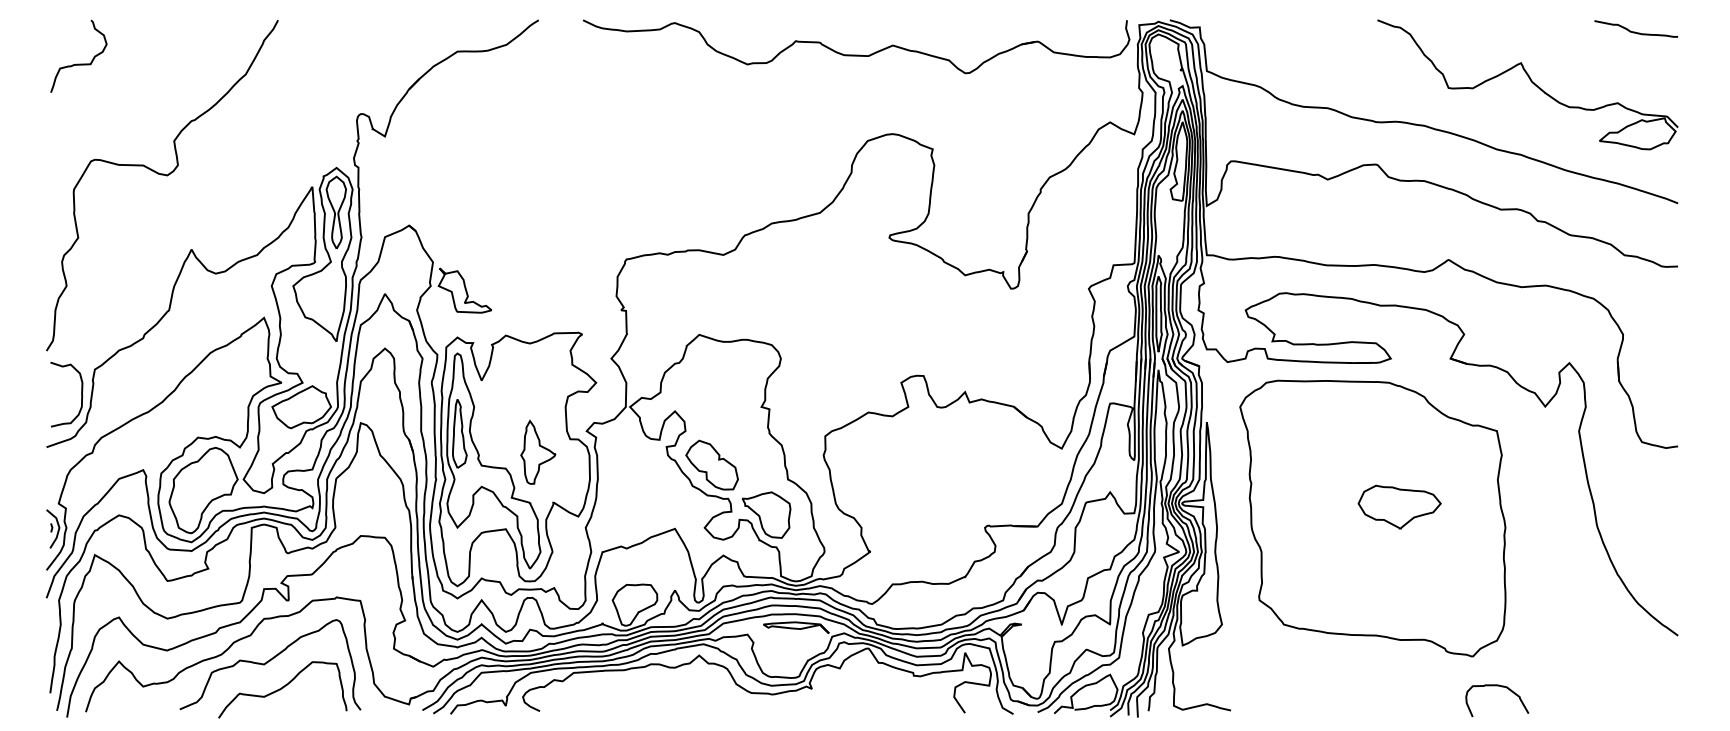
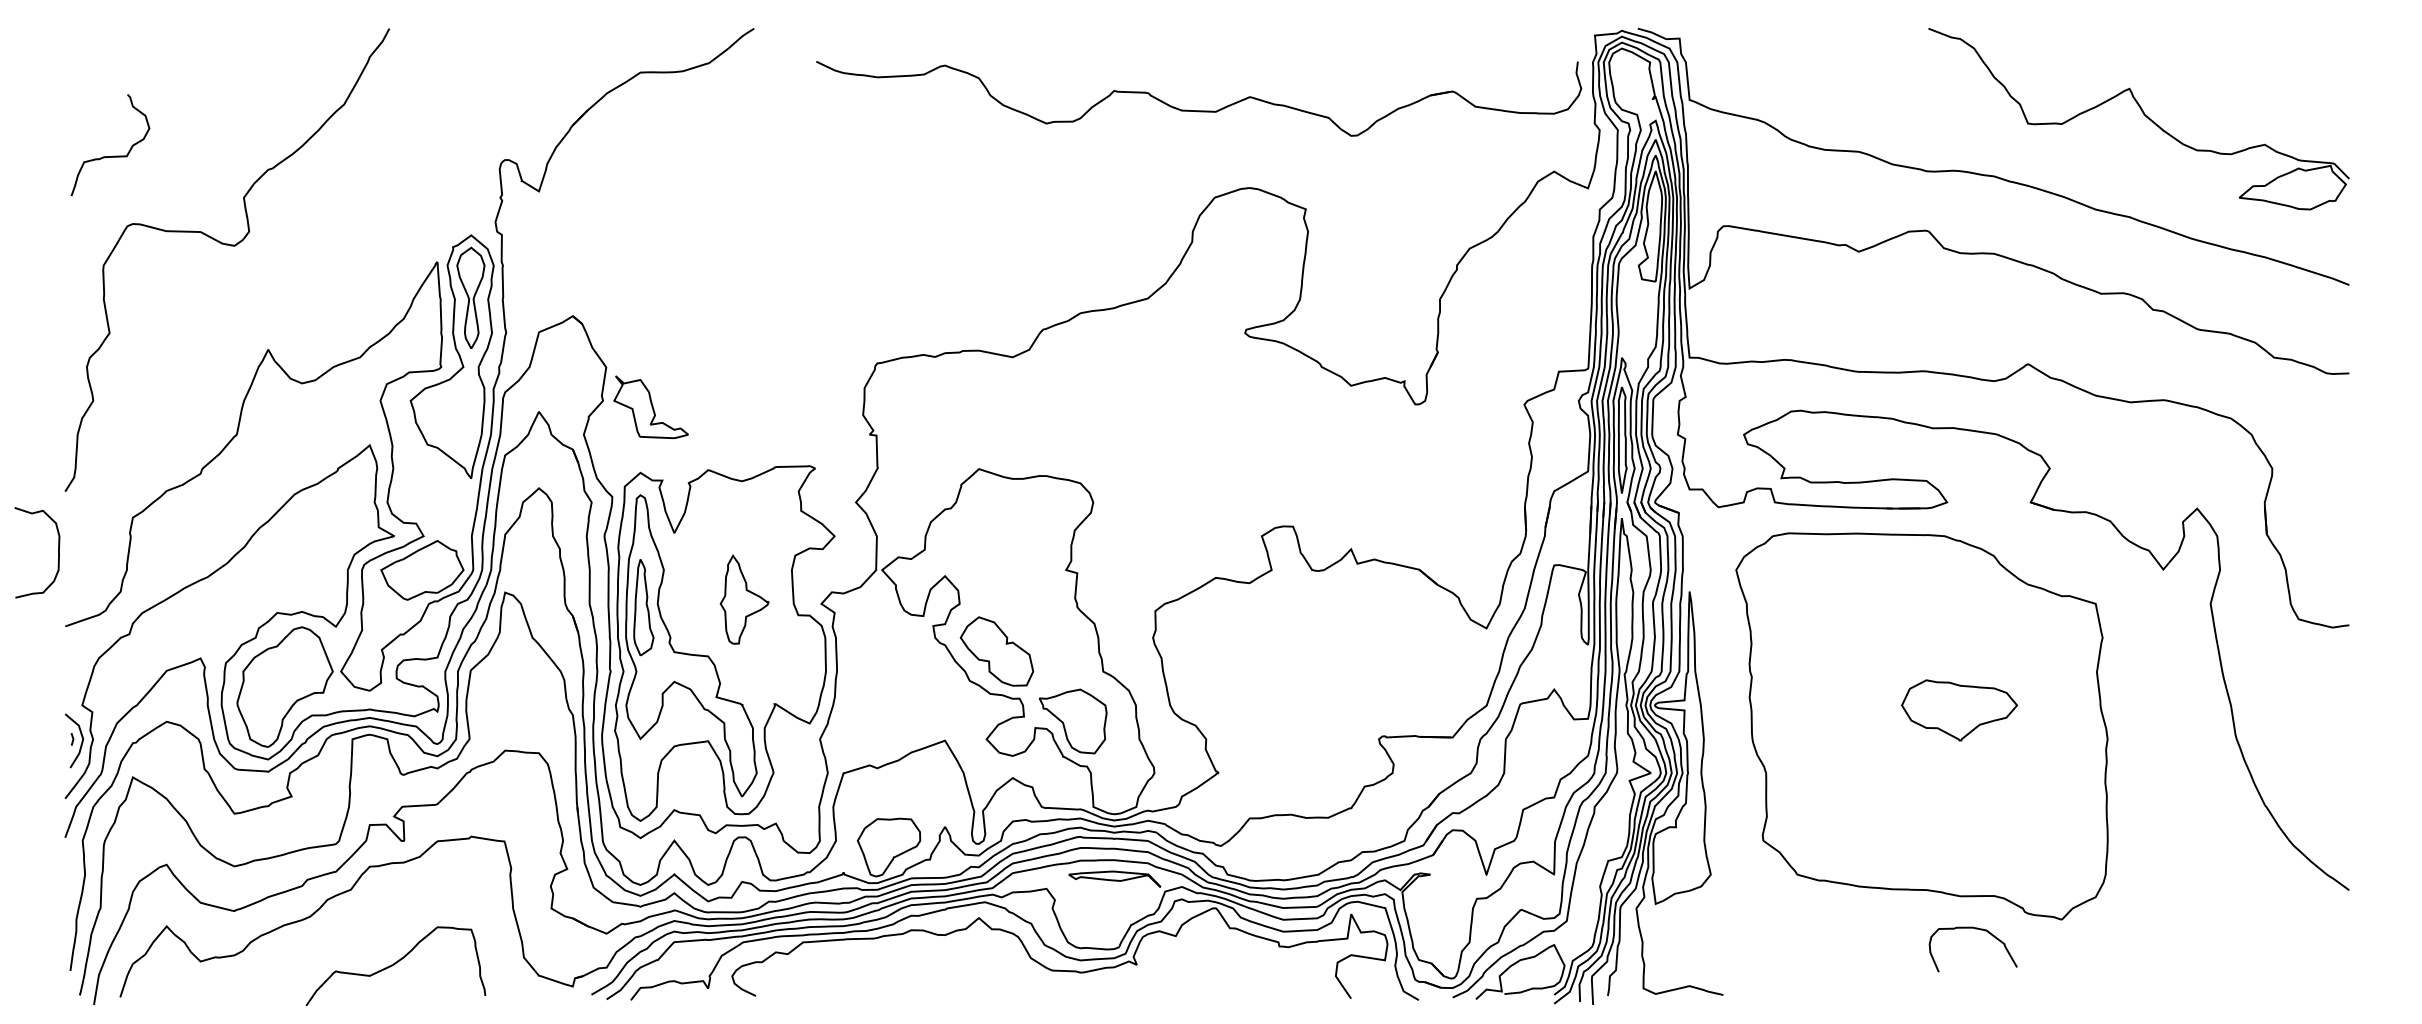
curve: (1633, 31) -> (2287, 44), removed
part: (856, 55) -> (1199, 110), moved
curve: (81, 63) -> (113, 155), moved
curve: (81, 394) -> (58, 552), moved
part: (538, 452) -> (744, 599), moved
curve: (268, 662) -> (376, 927), removed
curve: (1498, 686) -> (1975, 929), moved

